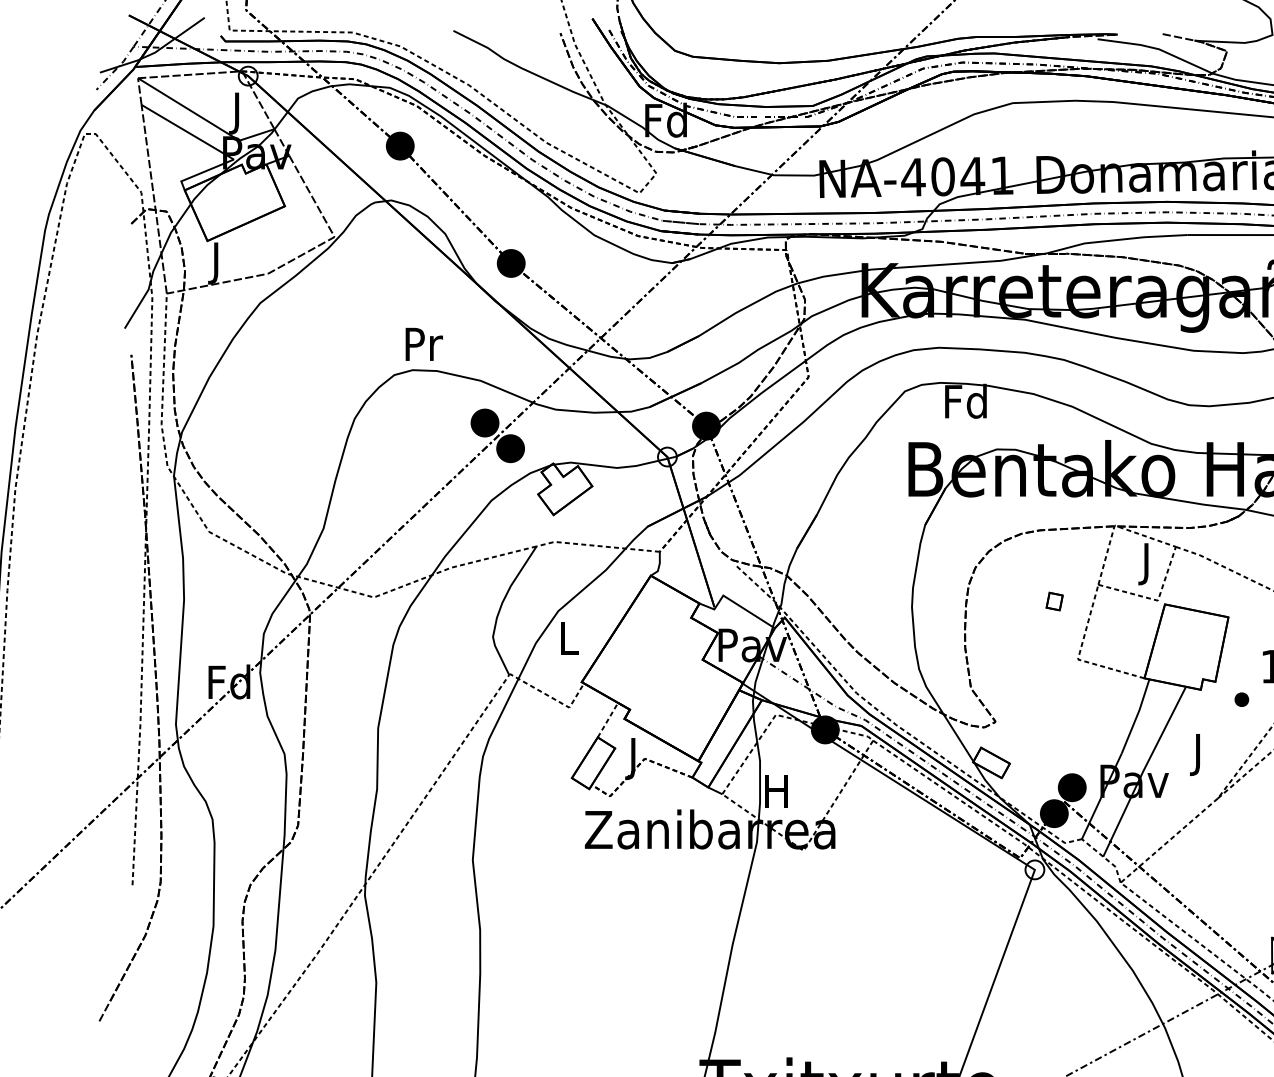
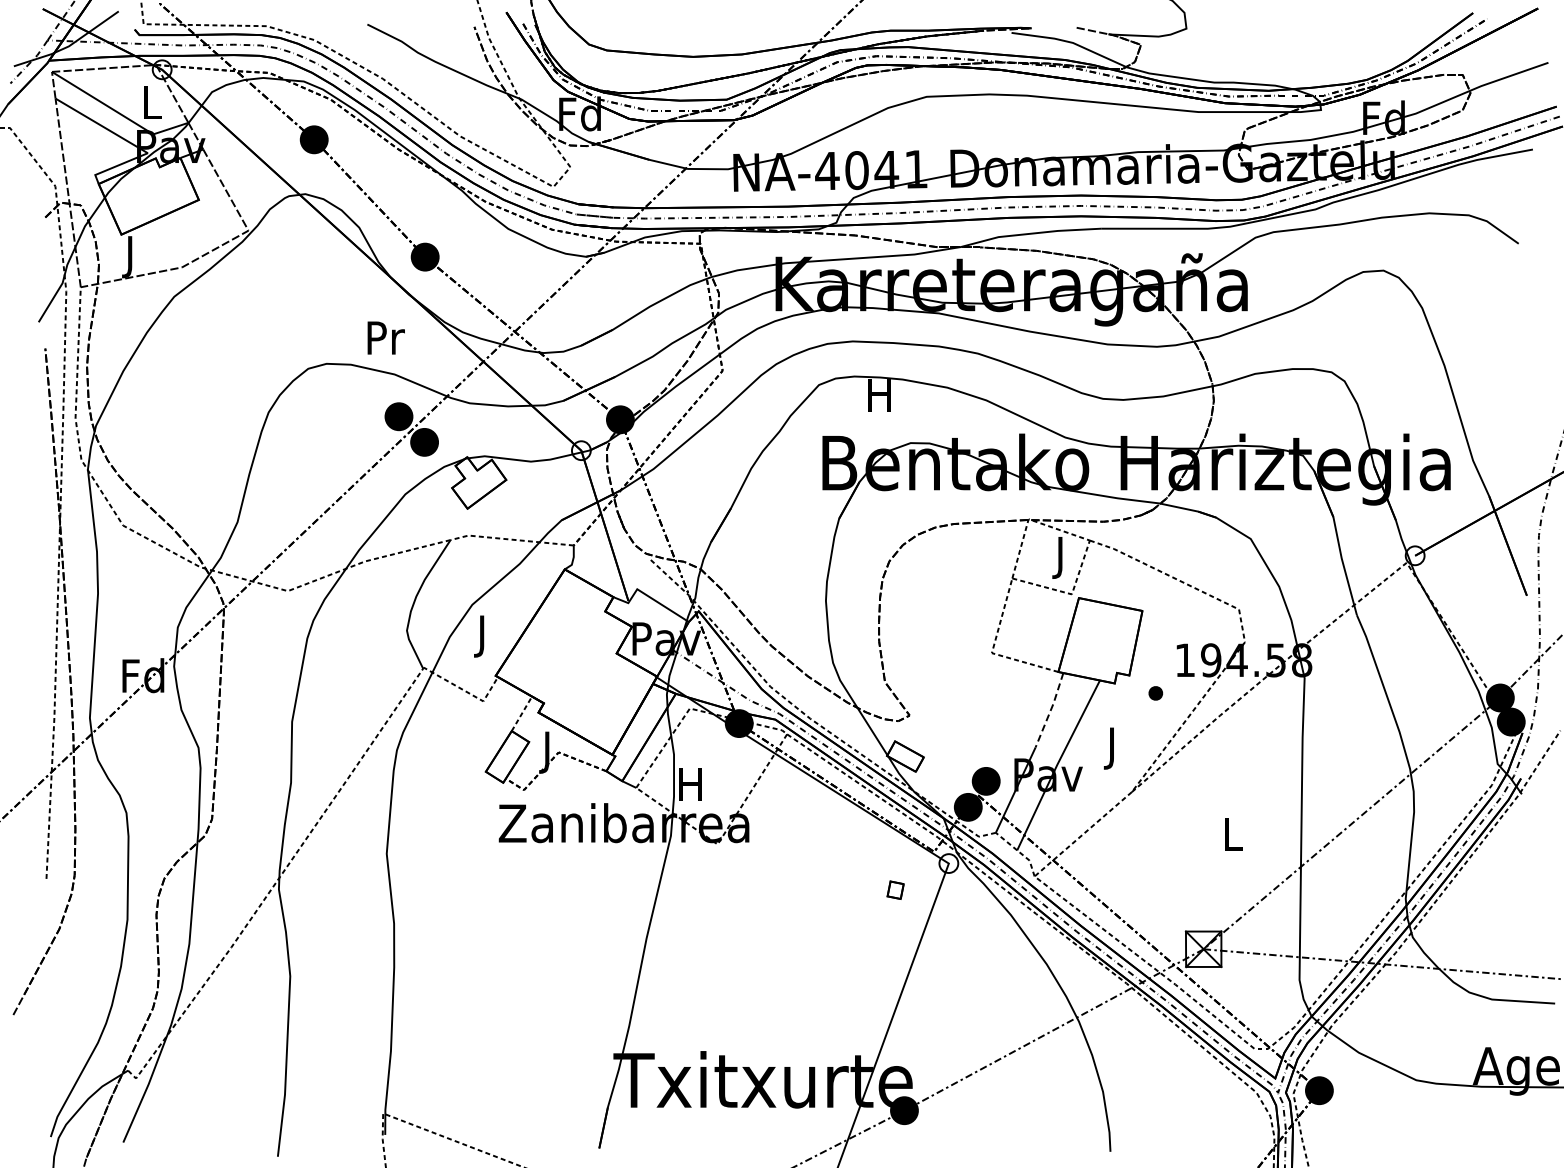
text: (238, 113) -> (152, 107), J -> L
text: (423, 343) -> (385, 337), moved
text: (965, 400) -> (879, 394), Fd -> H
part: (1054, 600) -> (895, 889), moved
text: (569, 642) -> (483, 636), L -> J
line: (1136, 716) -> (1050, 710), solid -> dashed

